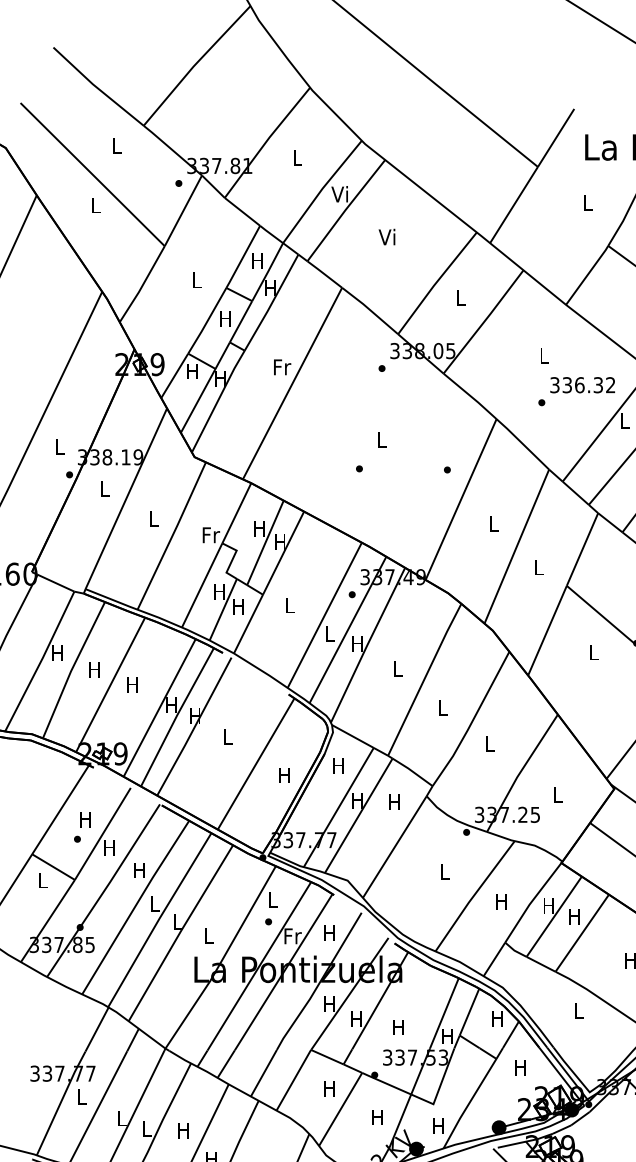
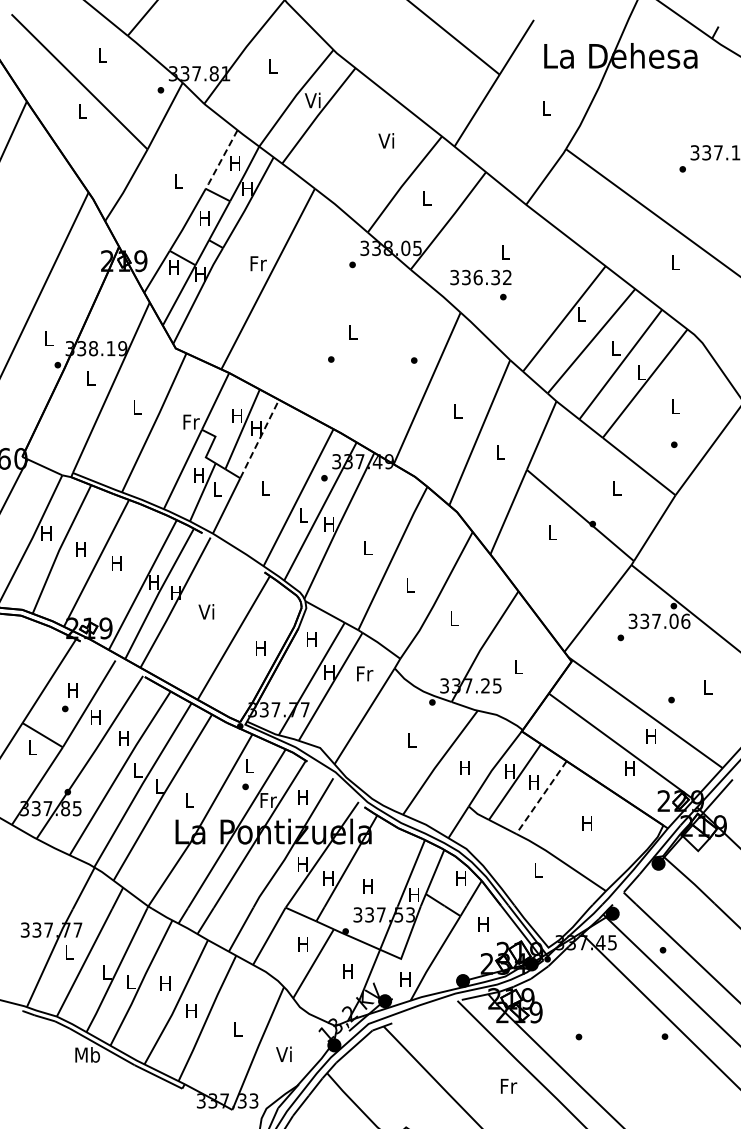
text: (386, 236) -> (385, 140), moved
line: (243, 257) -> (221, 160), solid -> dashed
text: (582, 385) -> (480, 277), moved
line: (283, 553) -> (259, 439), solid -> dashed
text: (238, 606) -> (217, 489), H -> L
text: (227, 735) -> (206, 611), L -> Vi
text: (395, 801) -> (365, 673), H -> Fr
line: (582, 933) -> (541, 797), solid -> dashed

